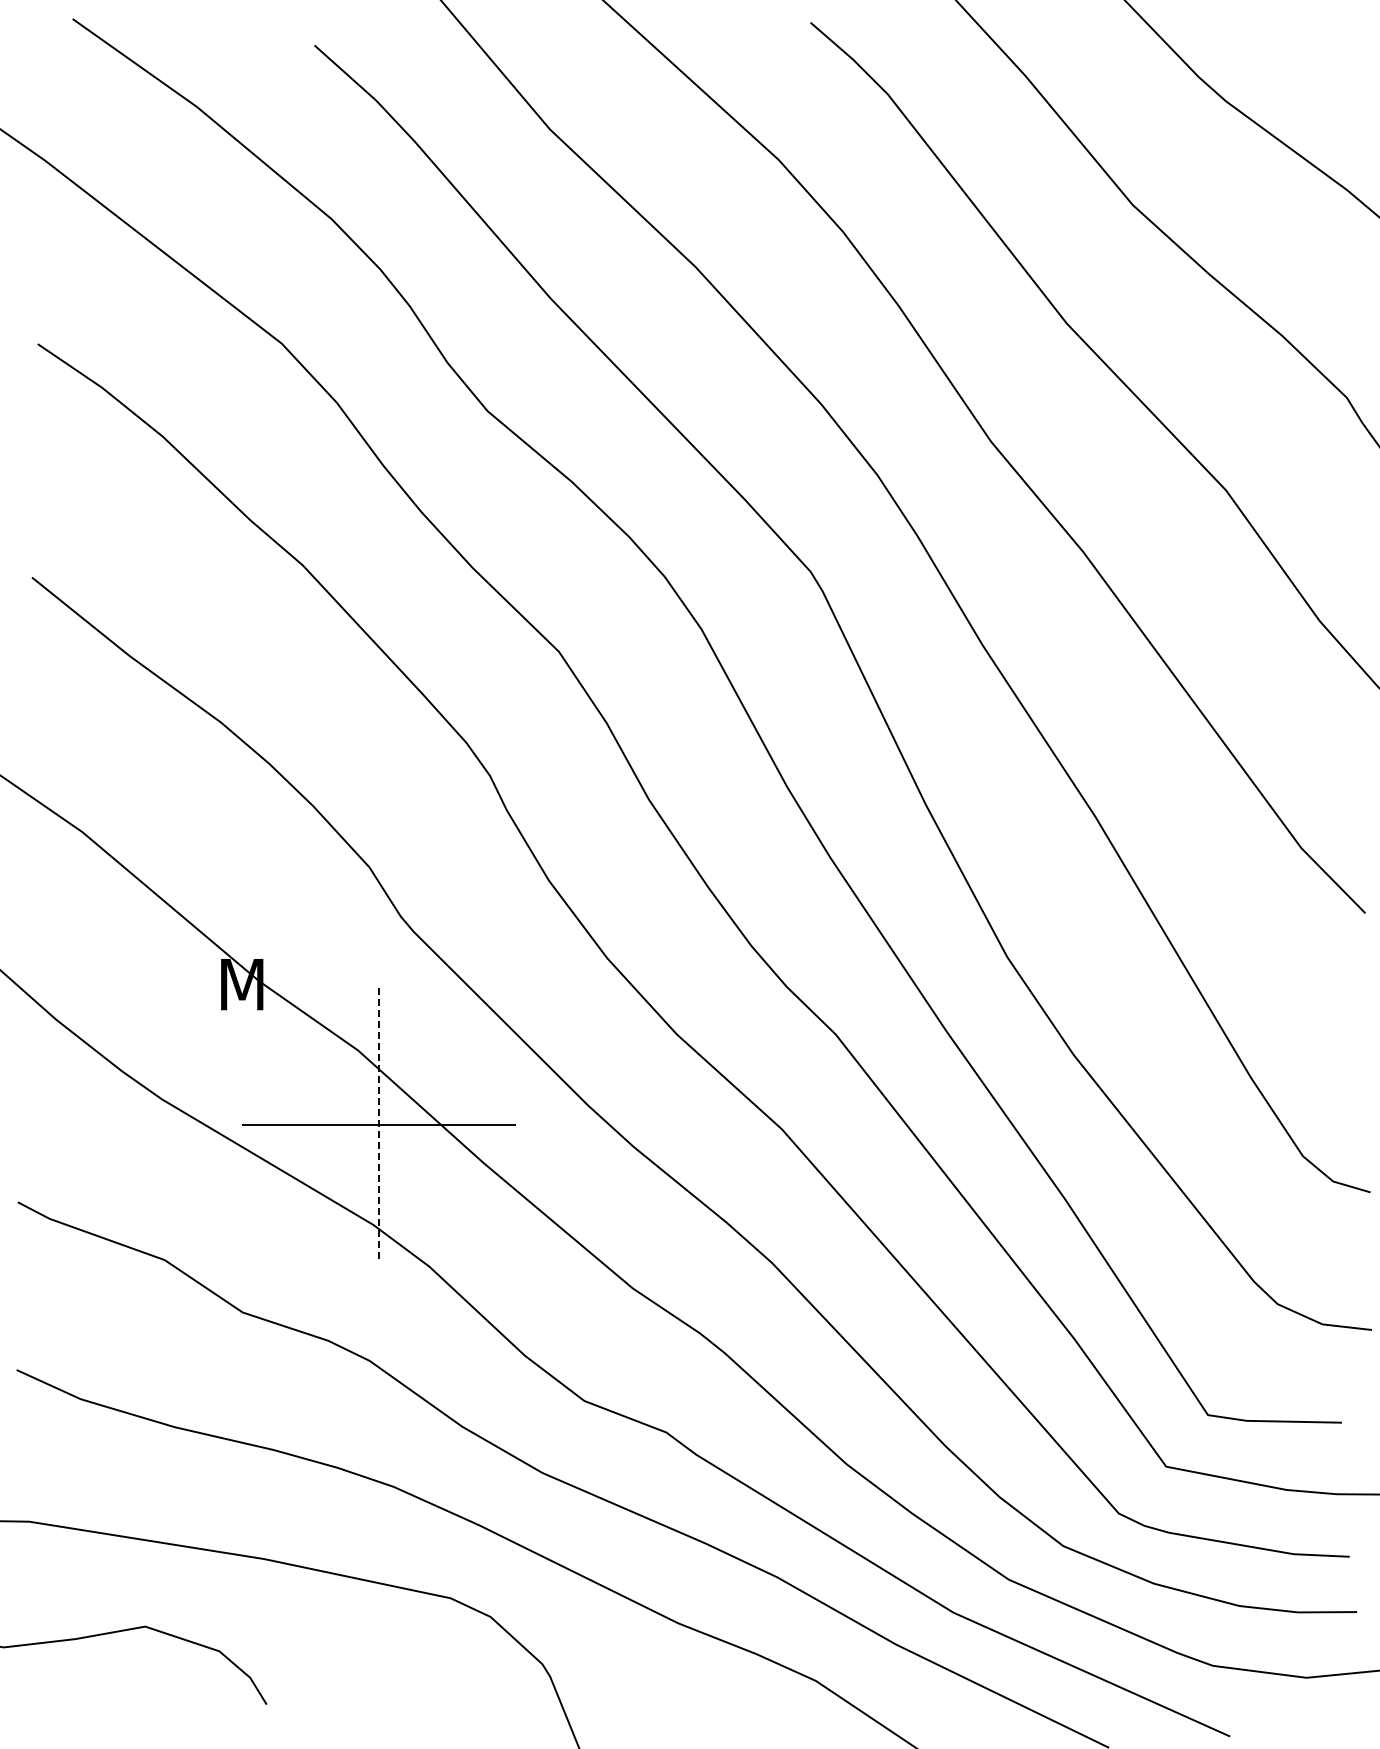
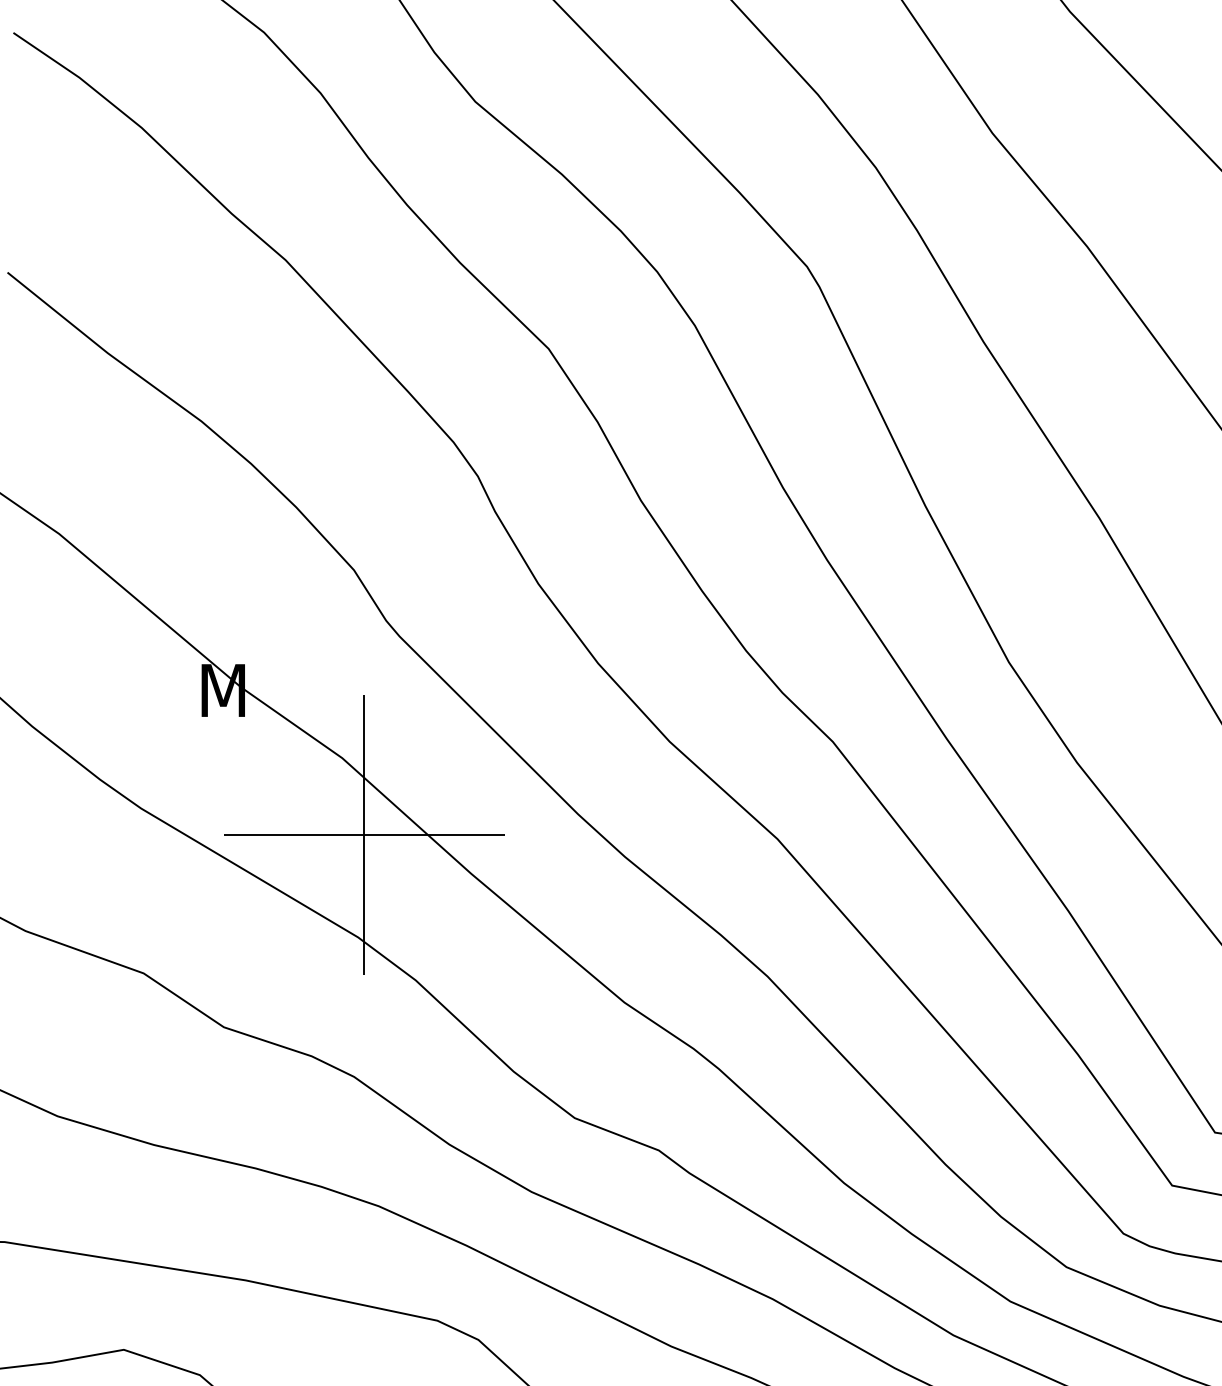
line: (379, 1125) -> (364, 835), dashed -> solid

